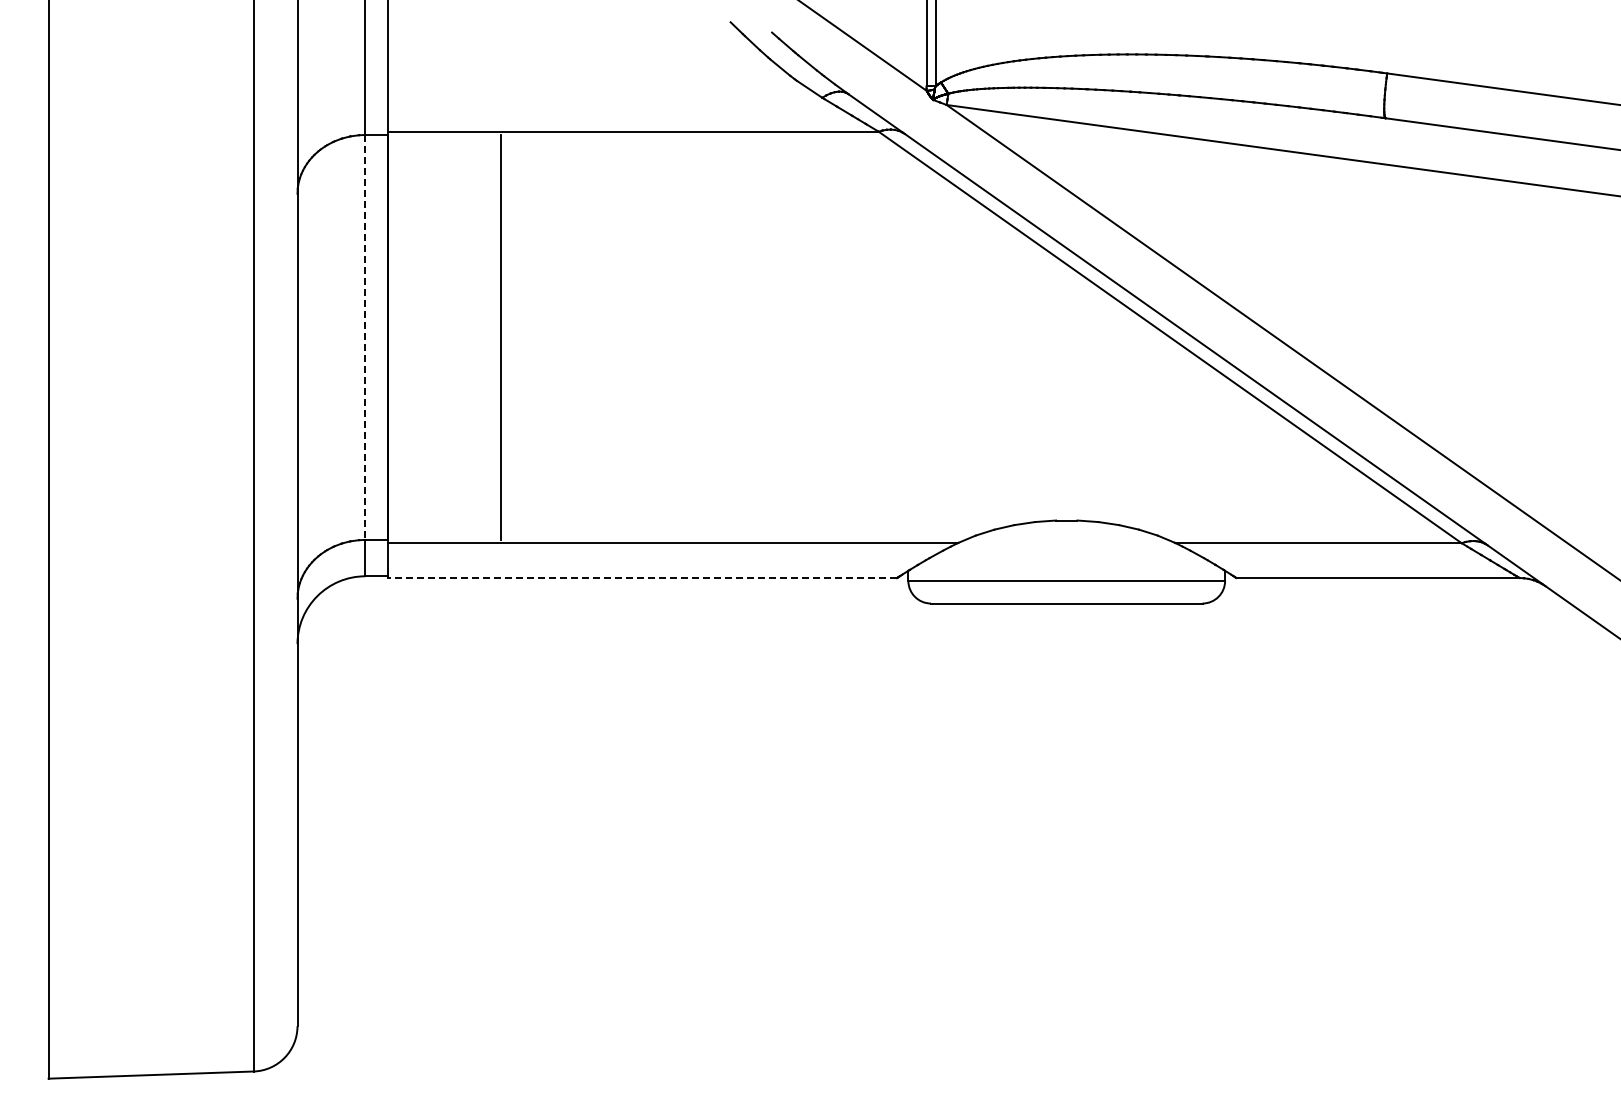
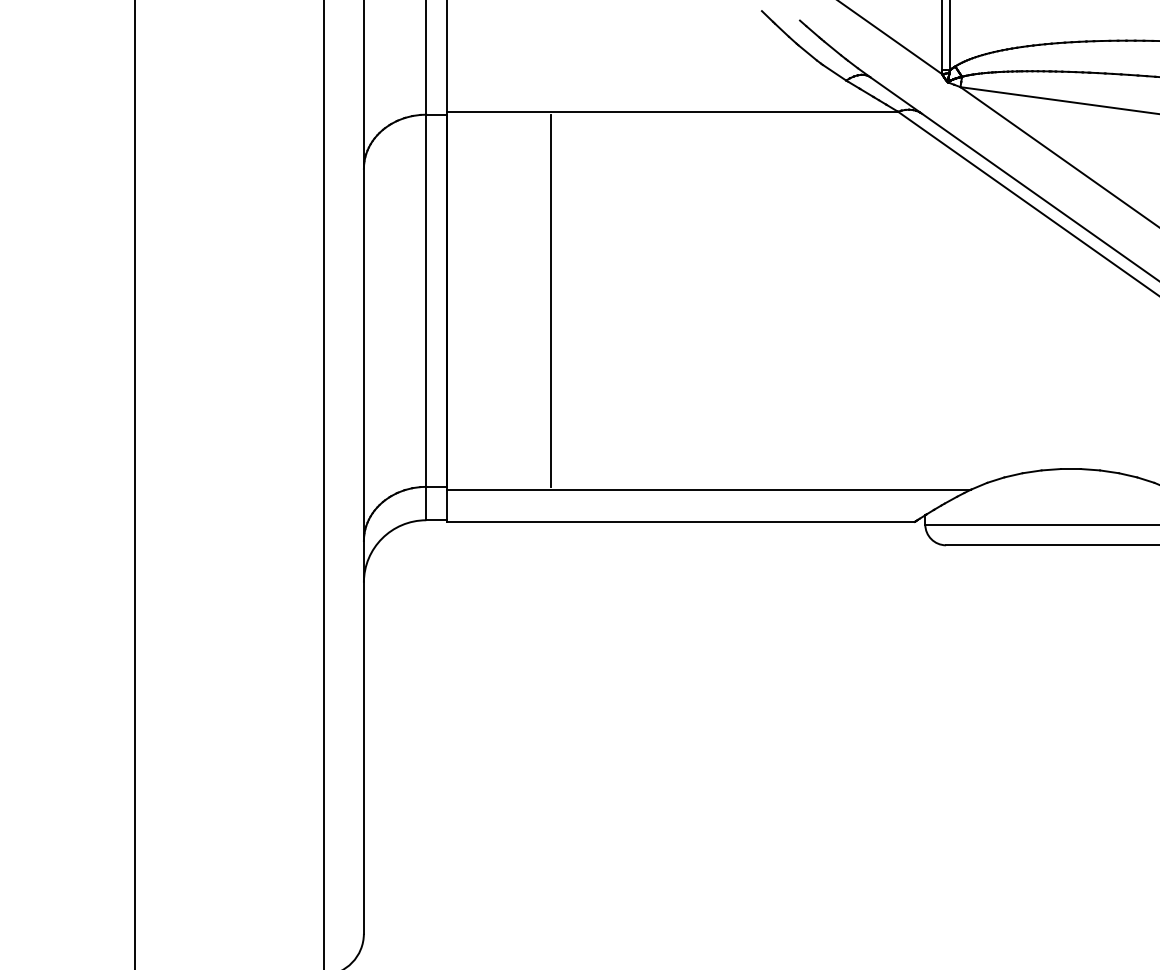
line: (365, 337) -> (426, 300), dashed -> solid
line: (642, 578) -> (680, 522), dashed -> solid

